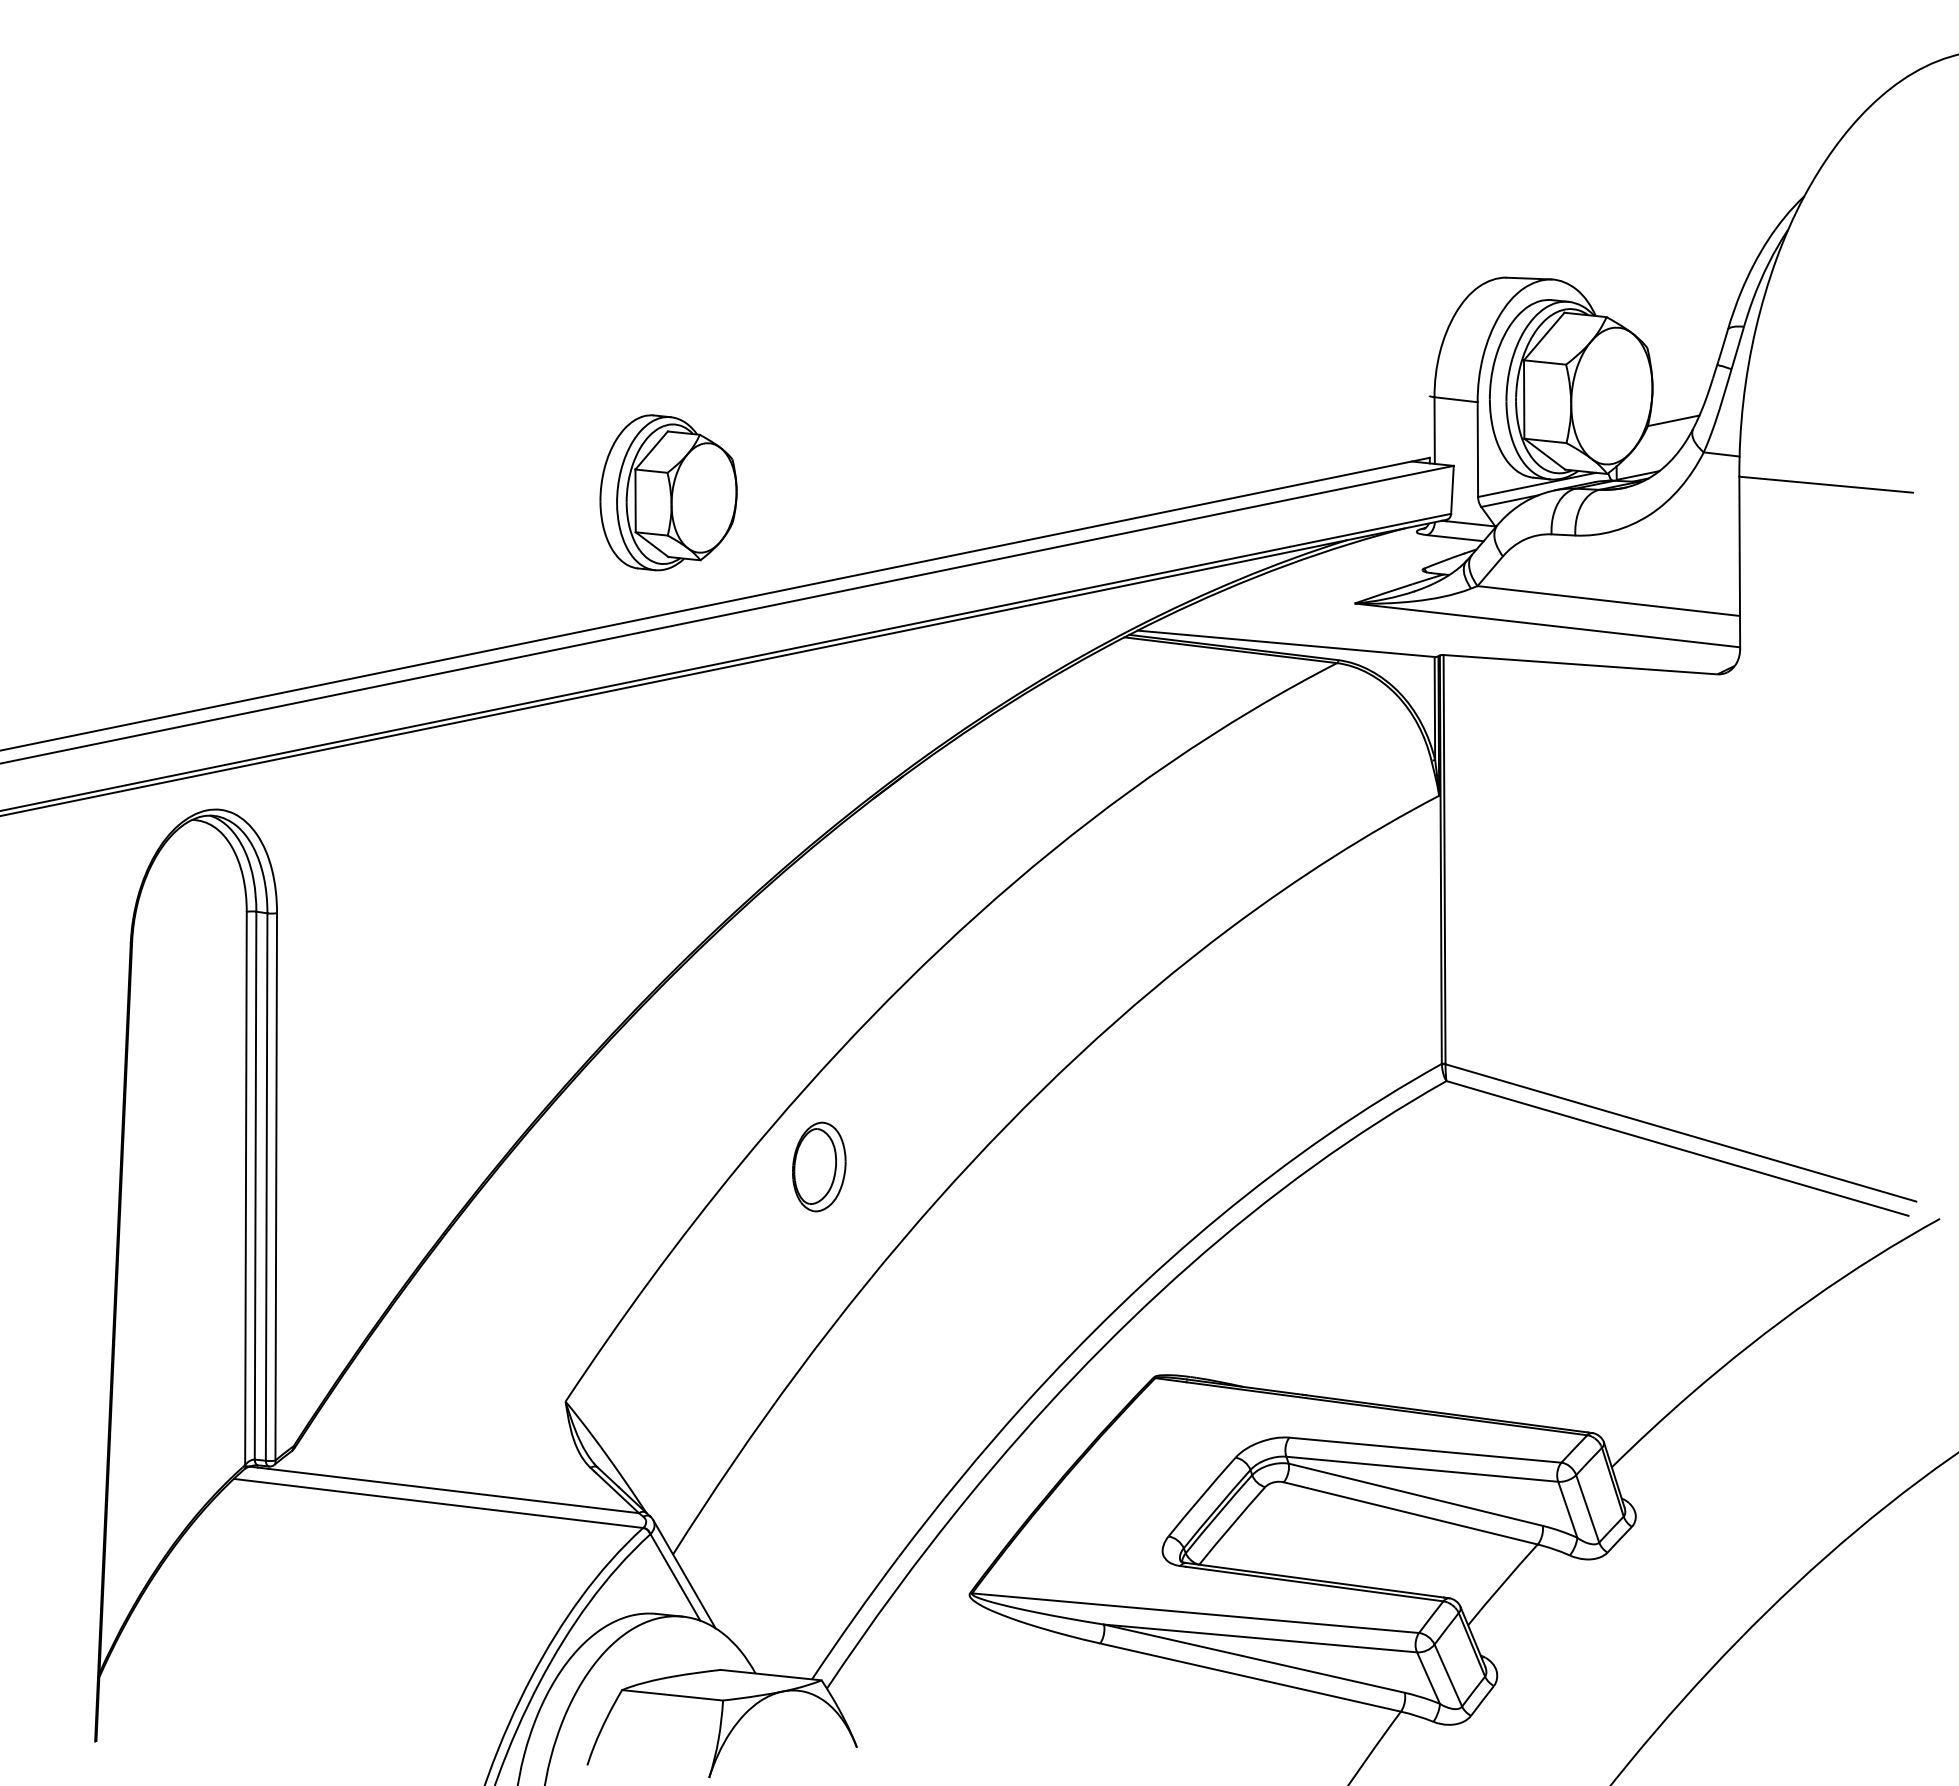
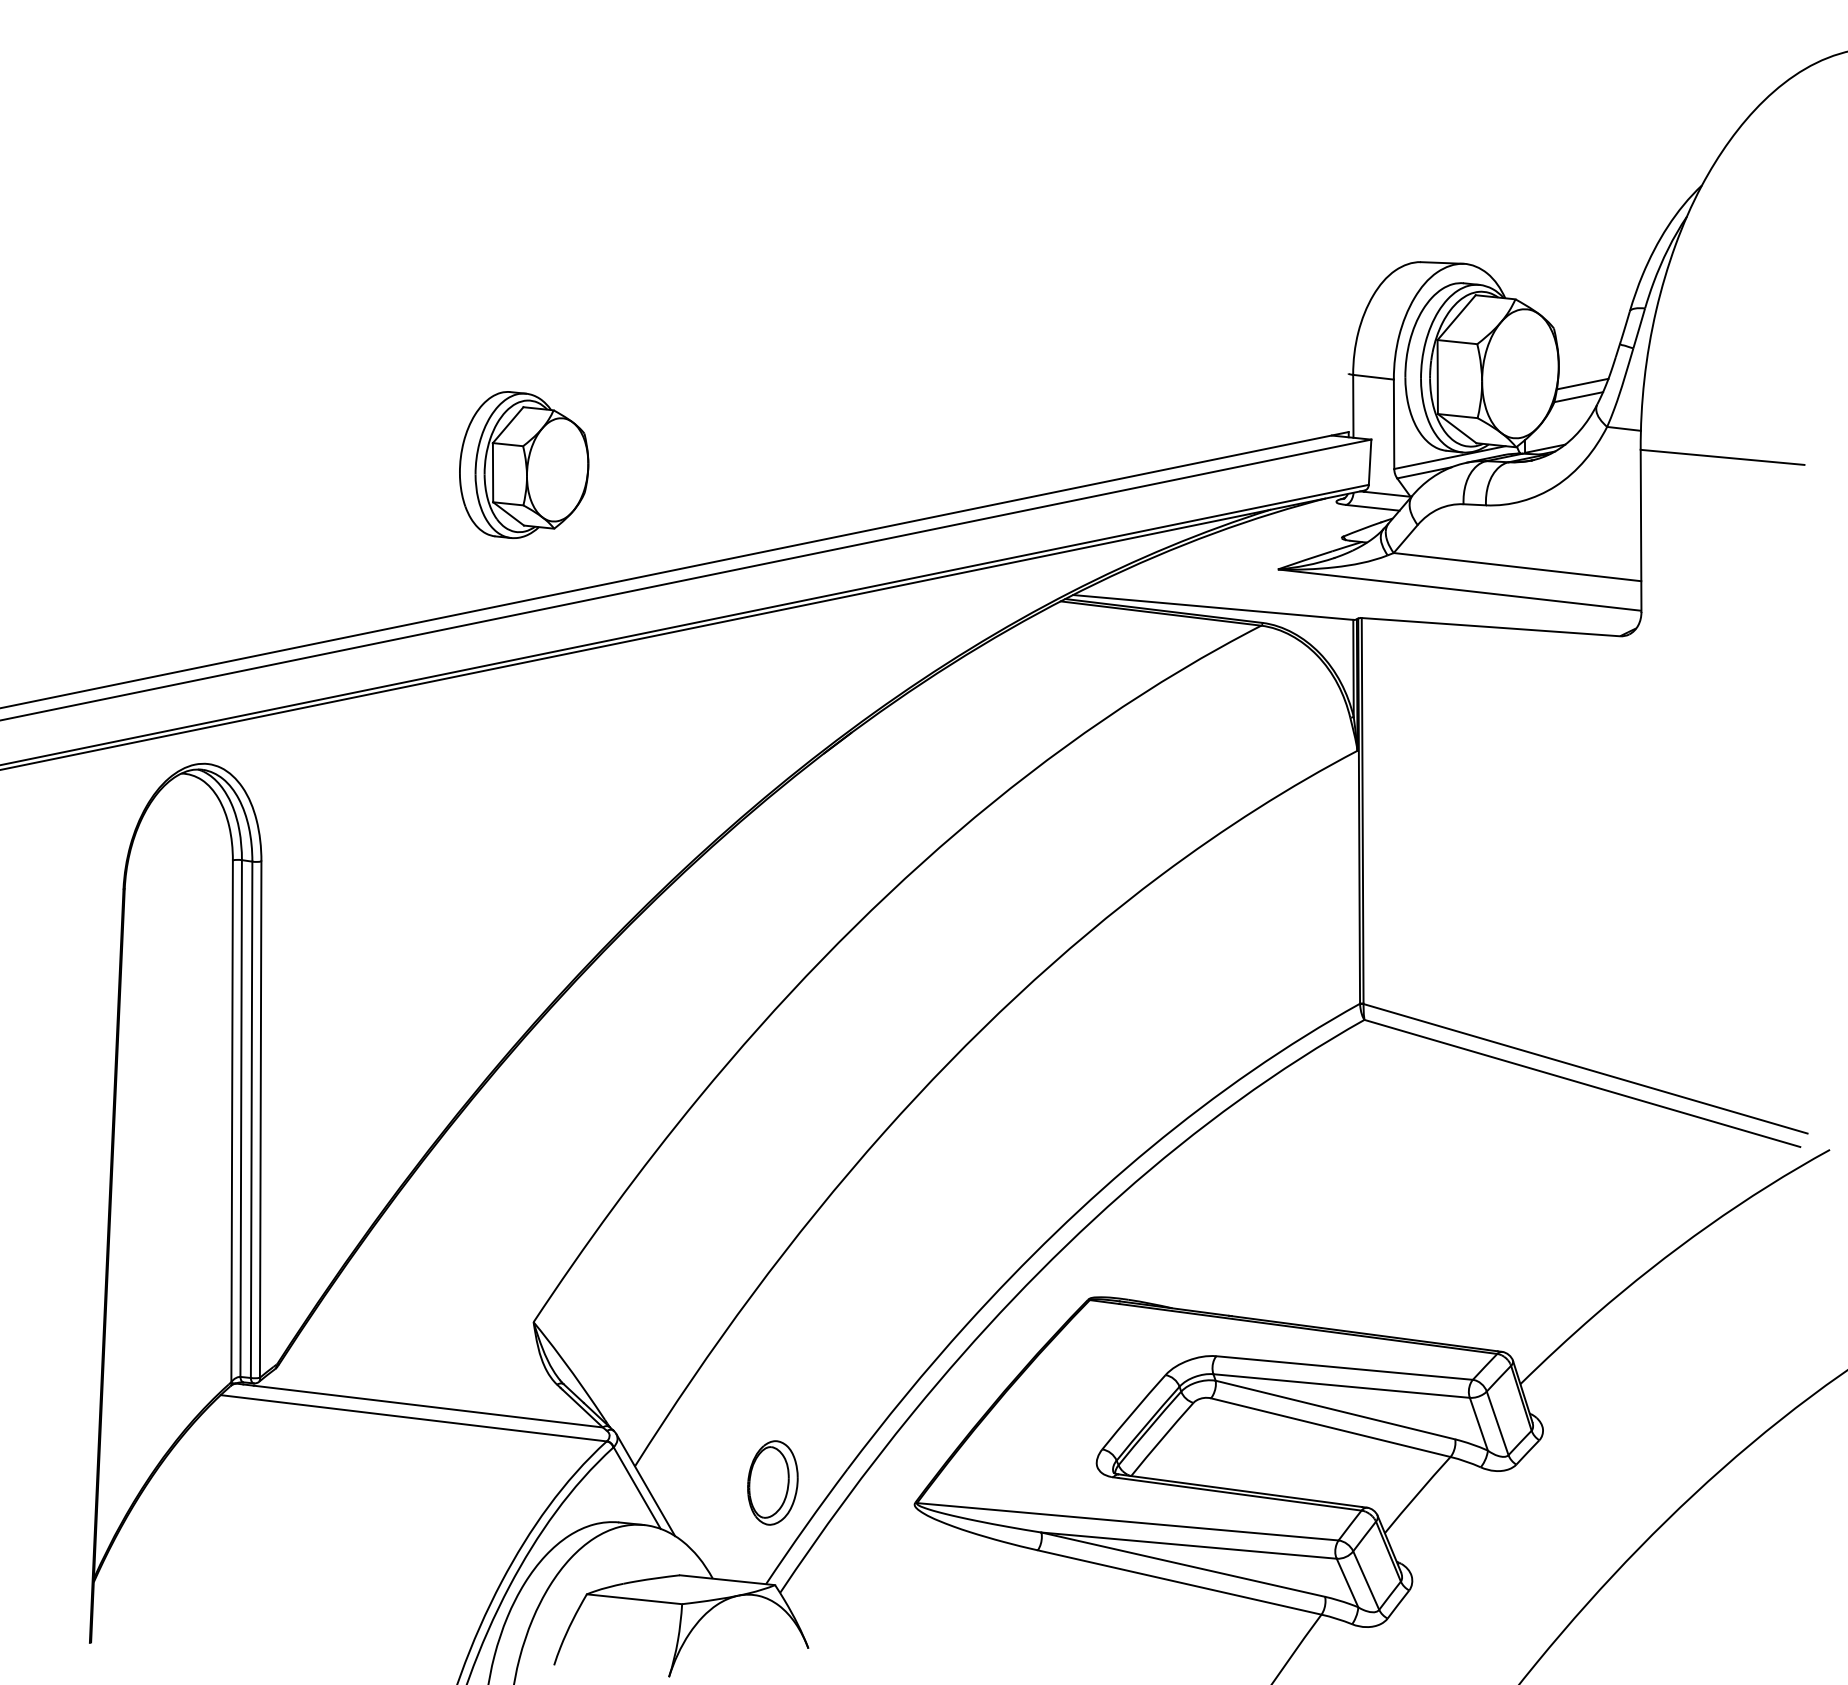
line: (1677, 406) -> (1582, 383), added
part: (668, 492) -> (524, 464), moved
part: (819, 1166) -> (773, 1482), moved

